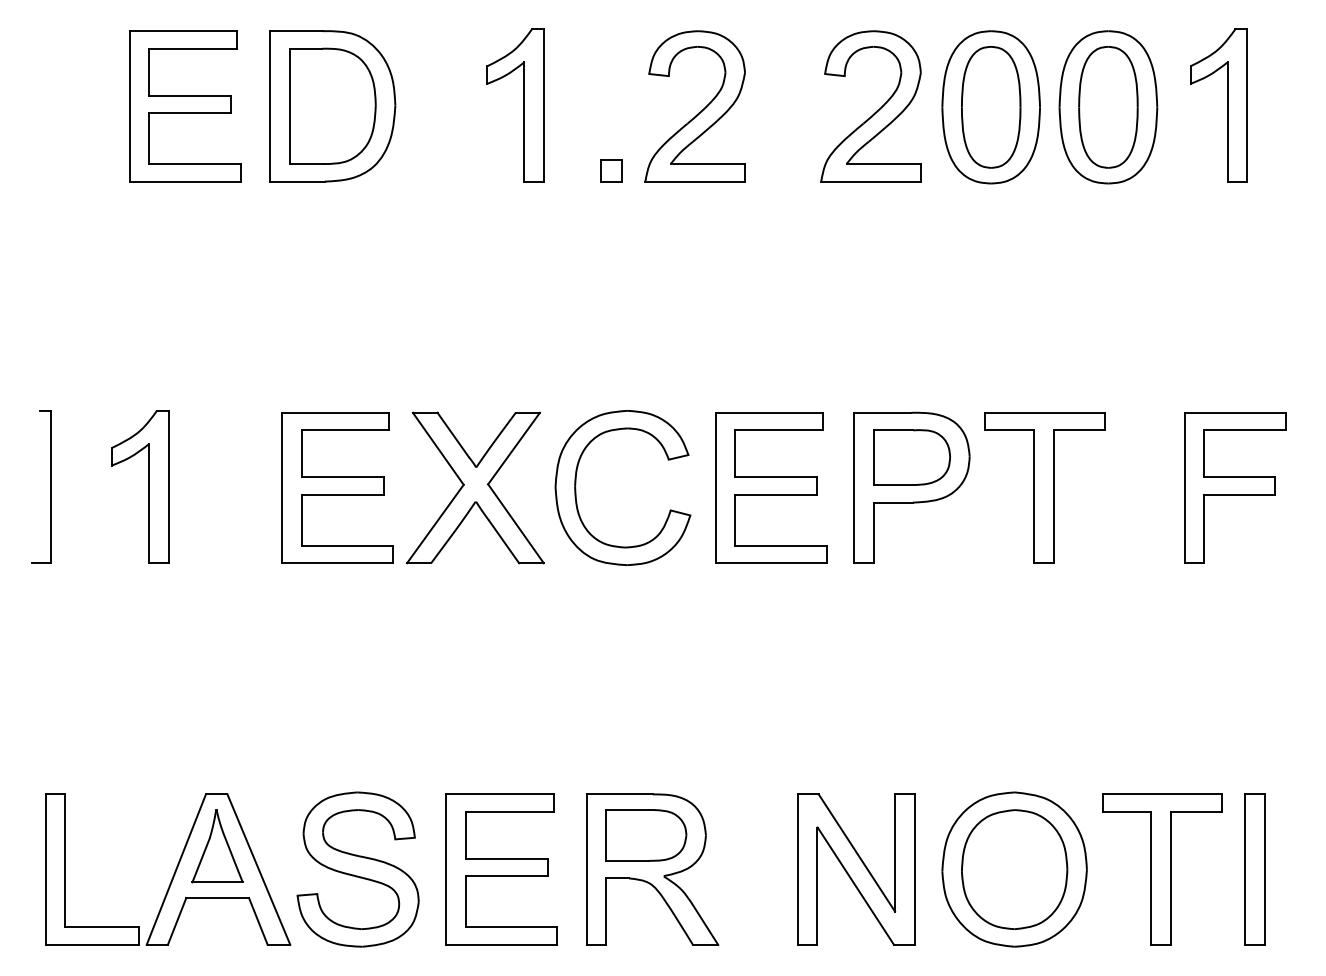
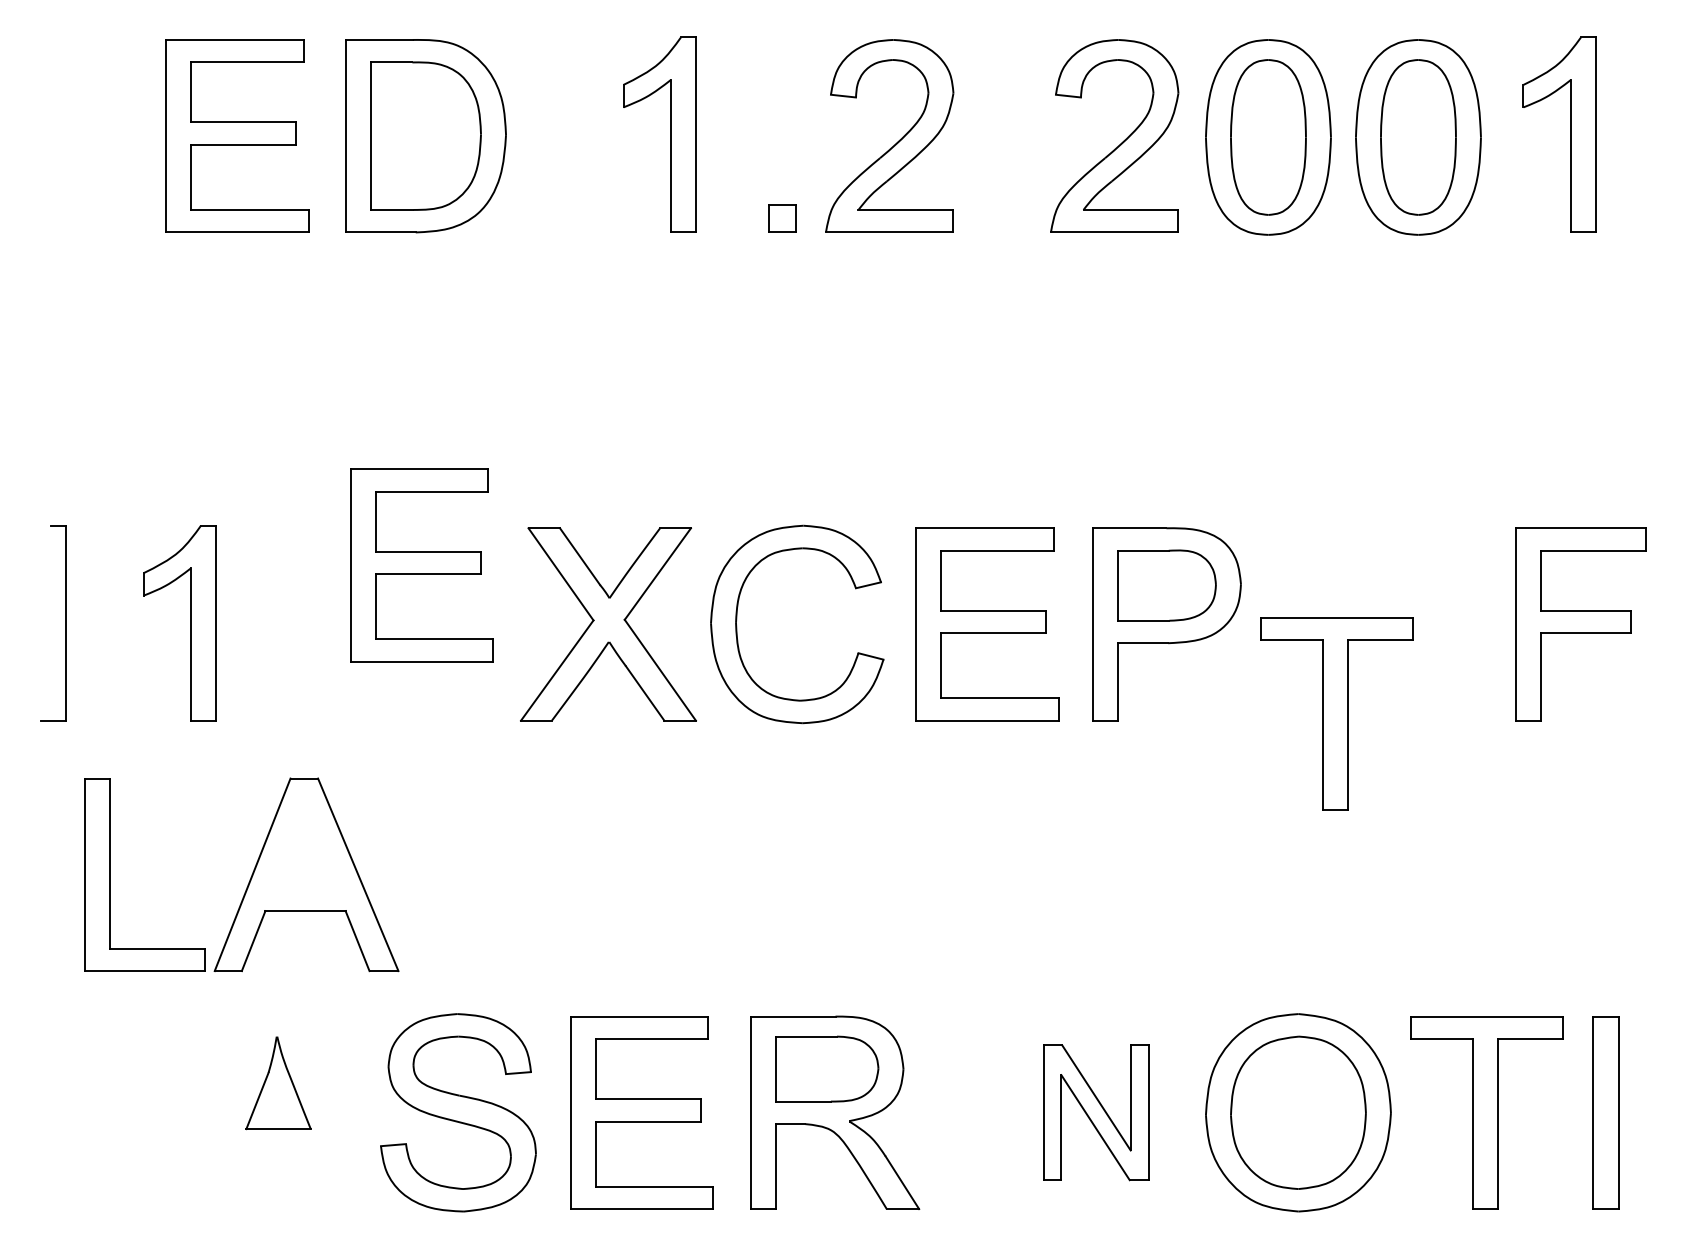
part: (337, 487) -> (421, 564), moved
part: (1044, 487) -> (1336, 713), moved
part: (856, 869) -> (1096, 1112), size x0.7
part: (174, 871) -> (250, 877), moved

